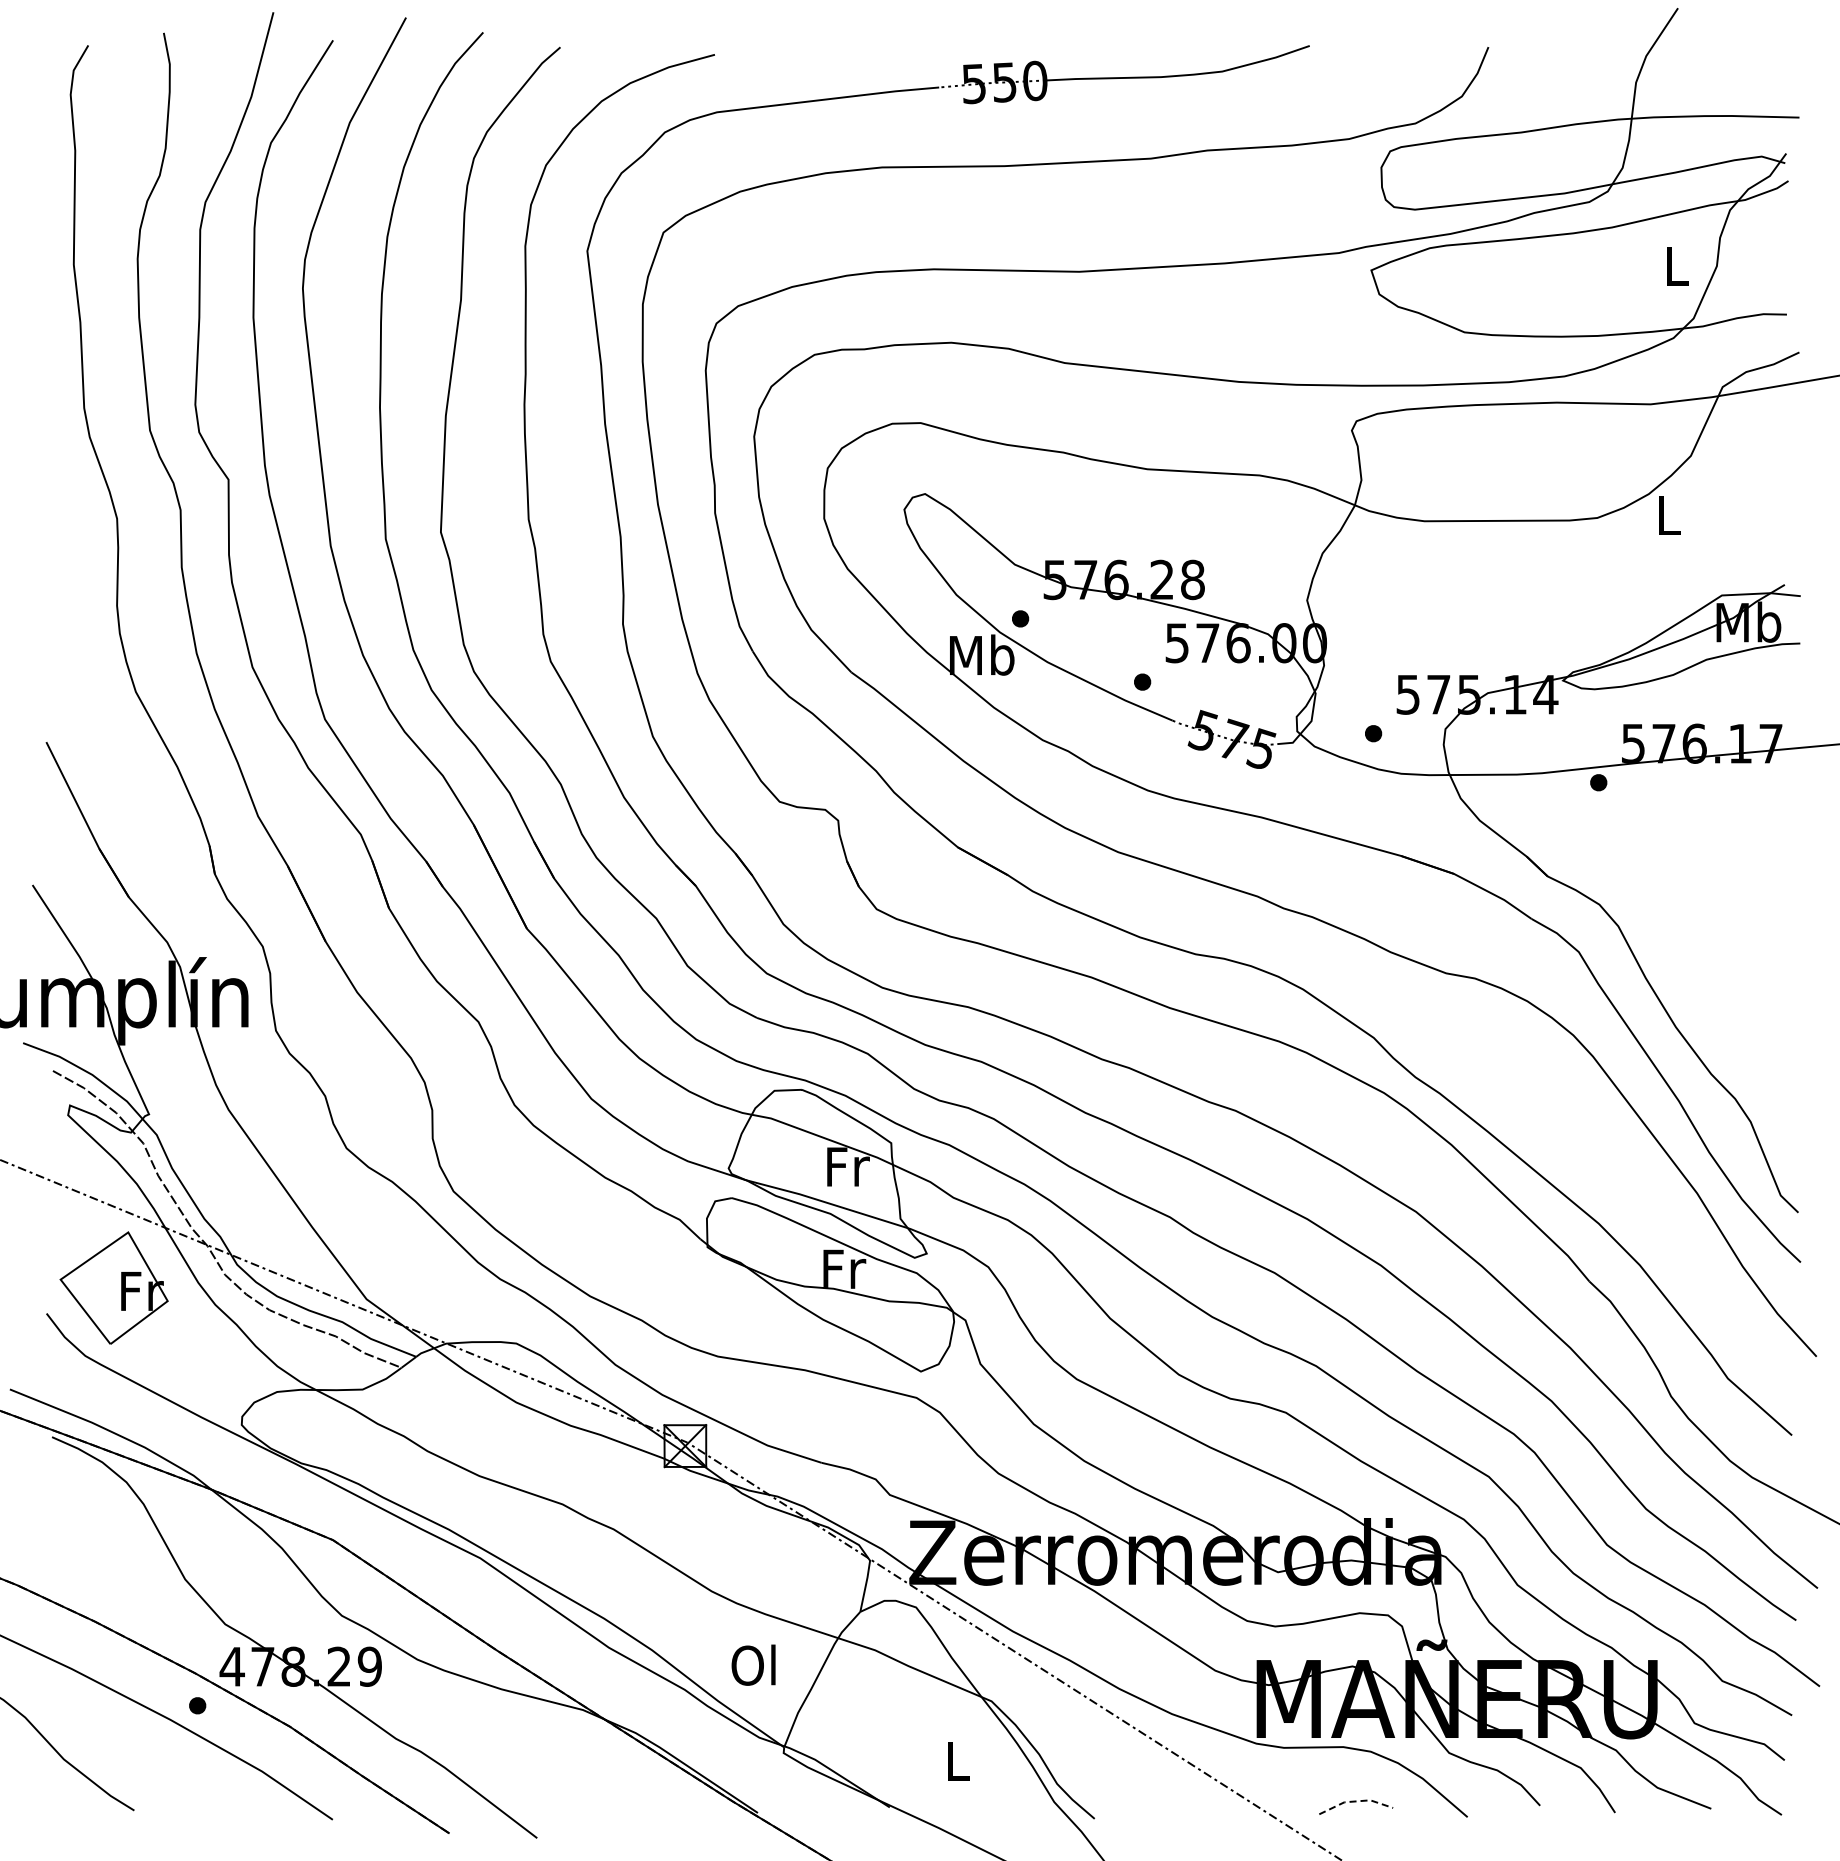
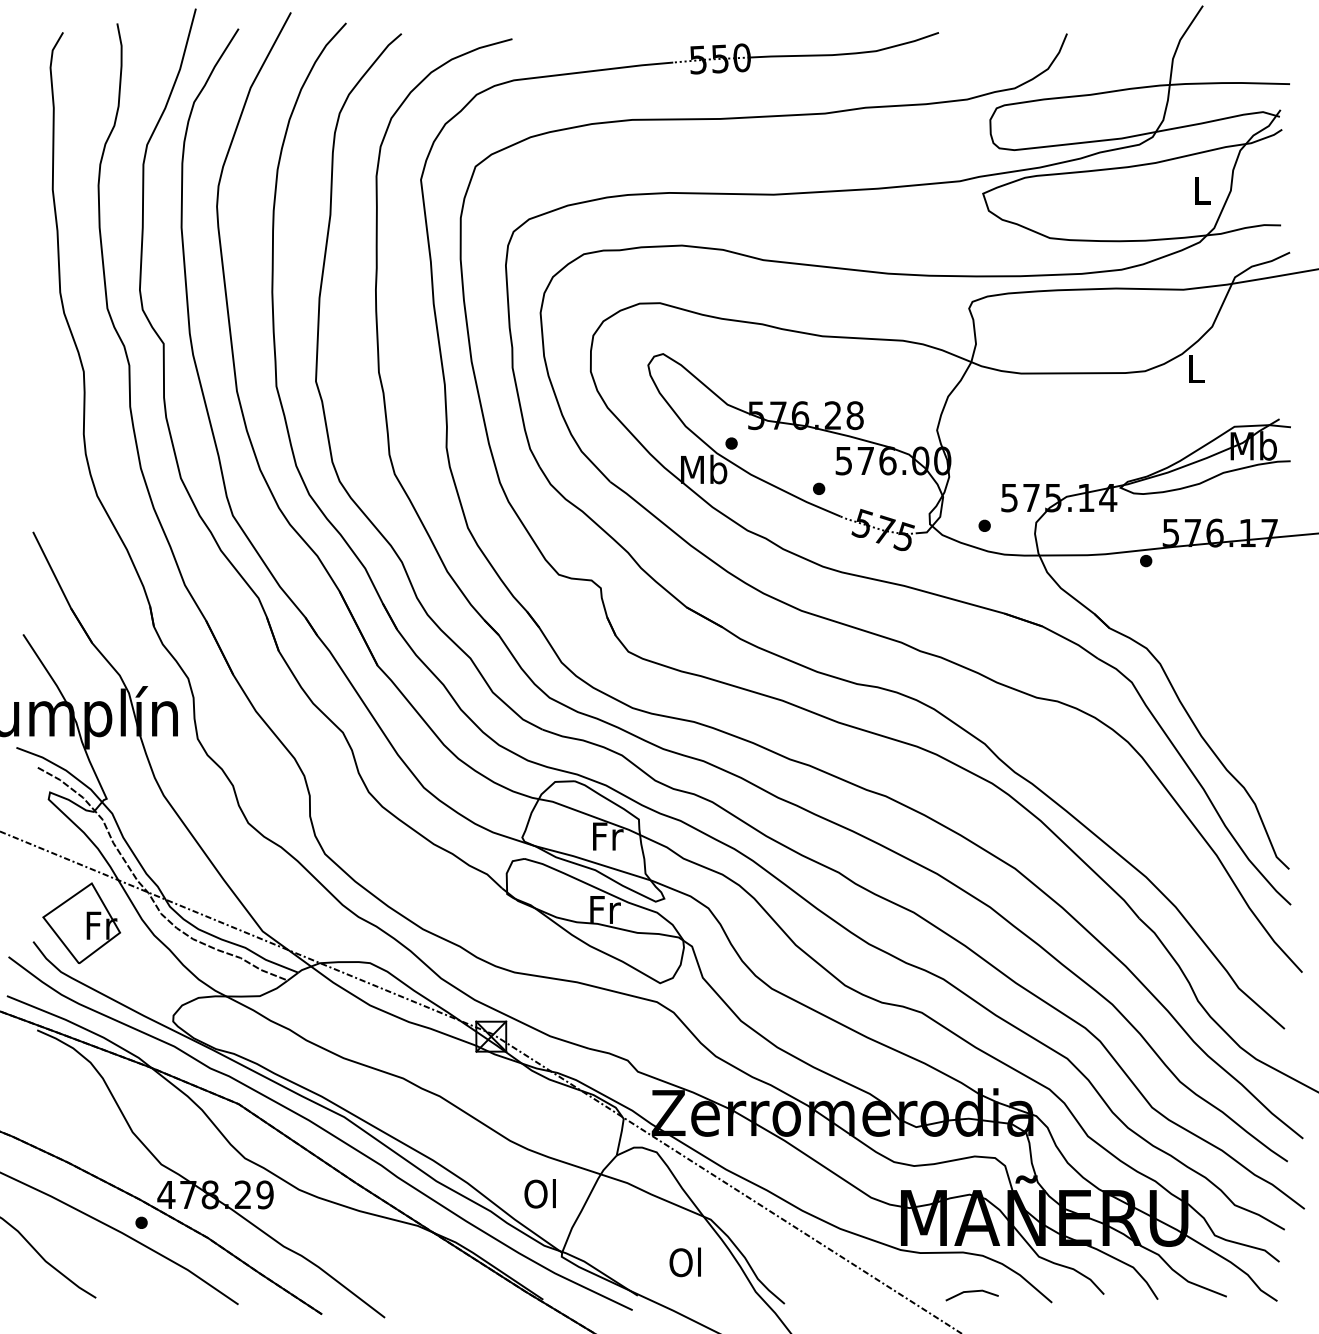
curve: (449, 1575) -> (322, 1129), added
text: (955, 1760) -> (684, 1262), L -> Ol
line: (1355, 1801) -> (971, 1291), dashed -> solid

